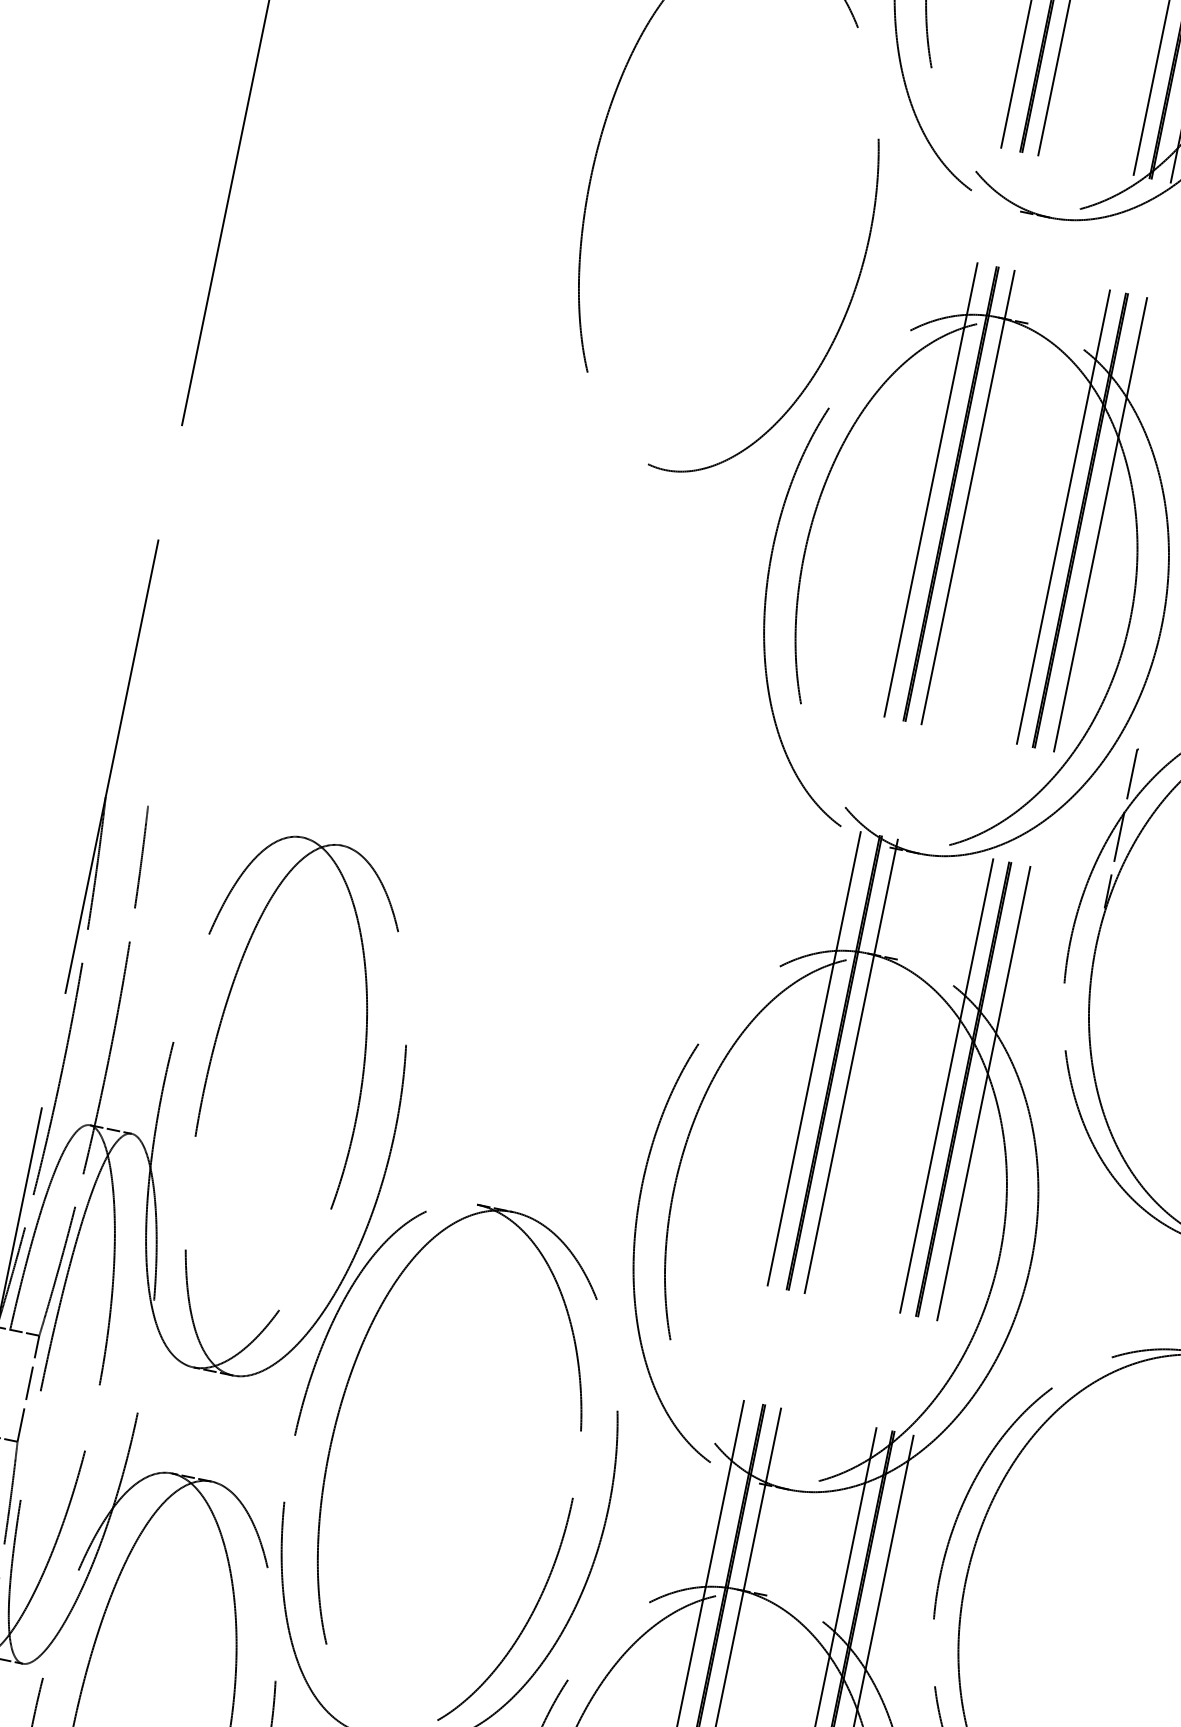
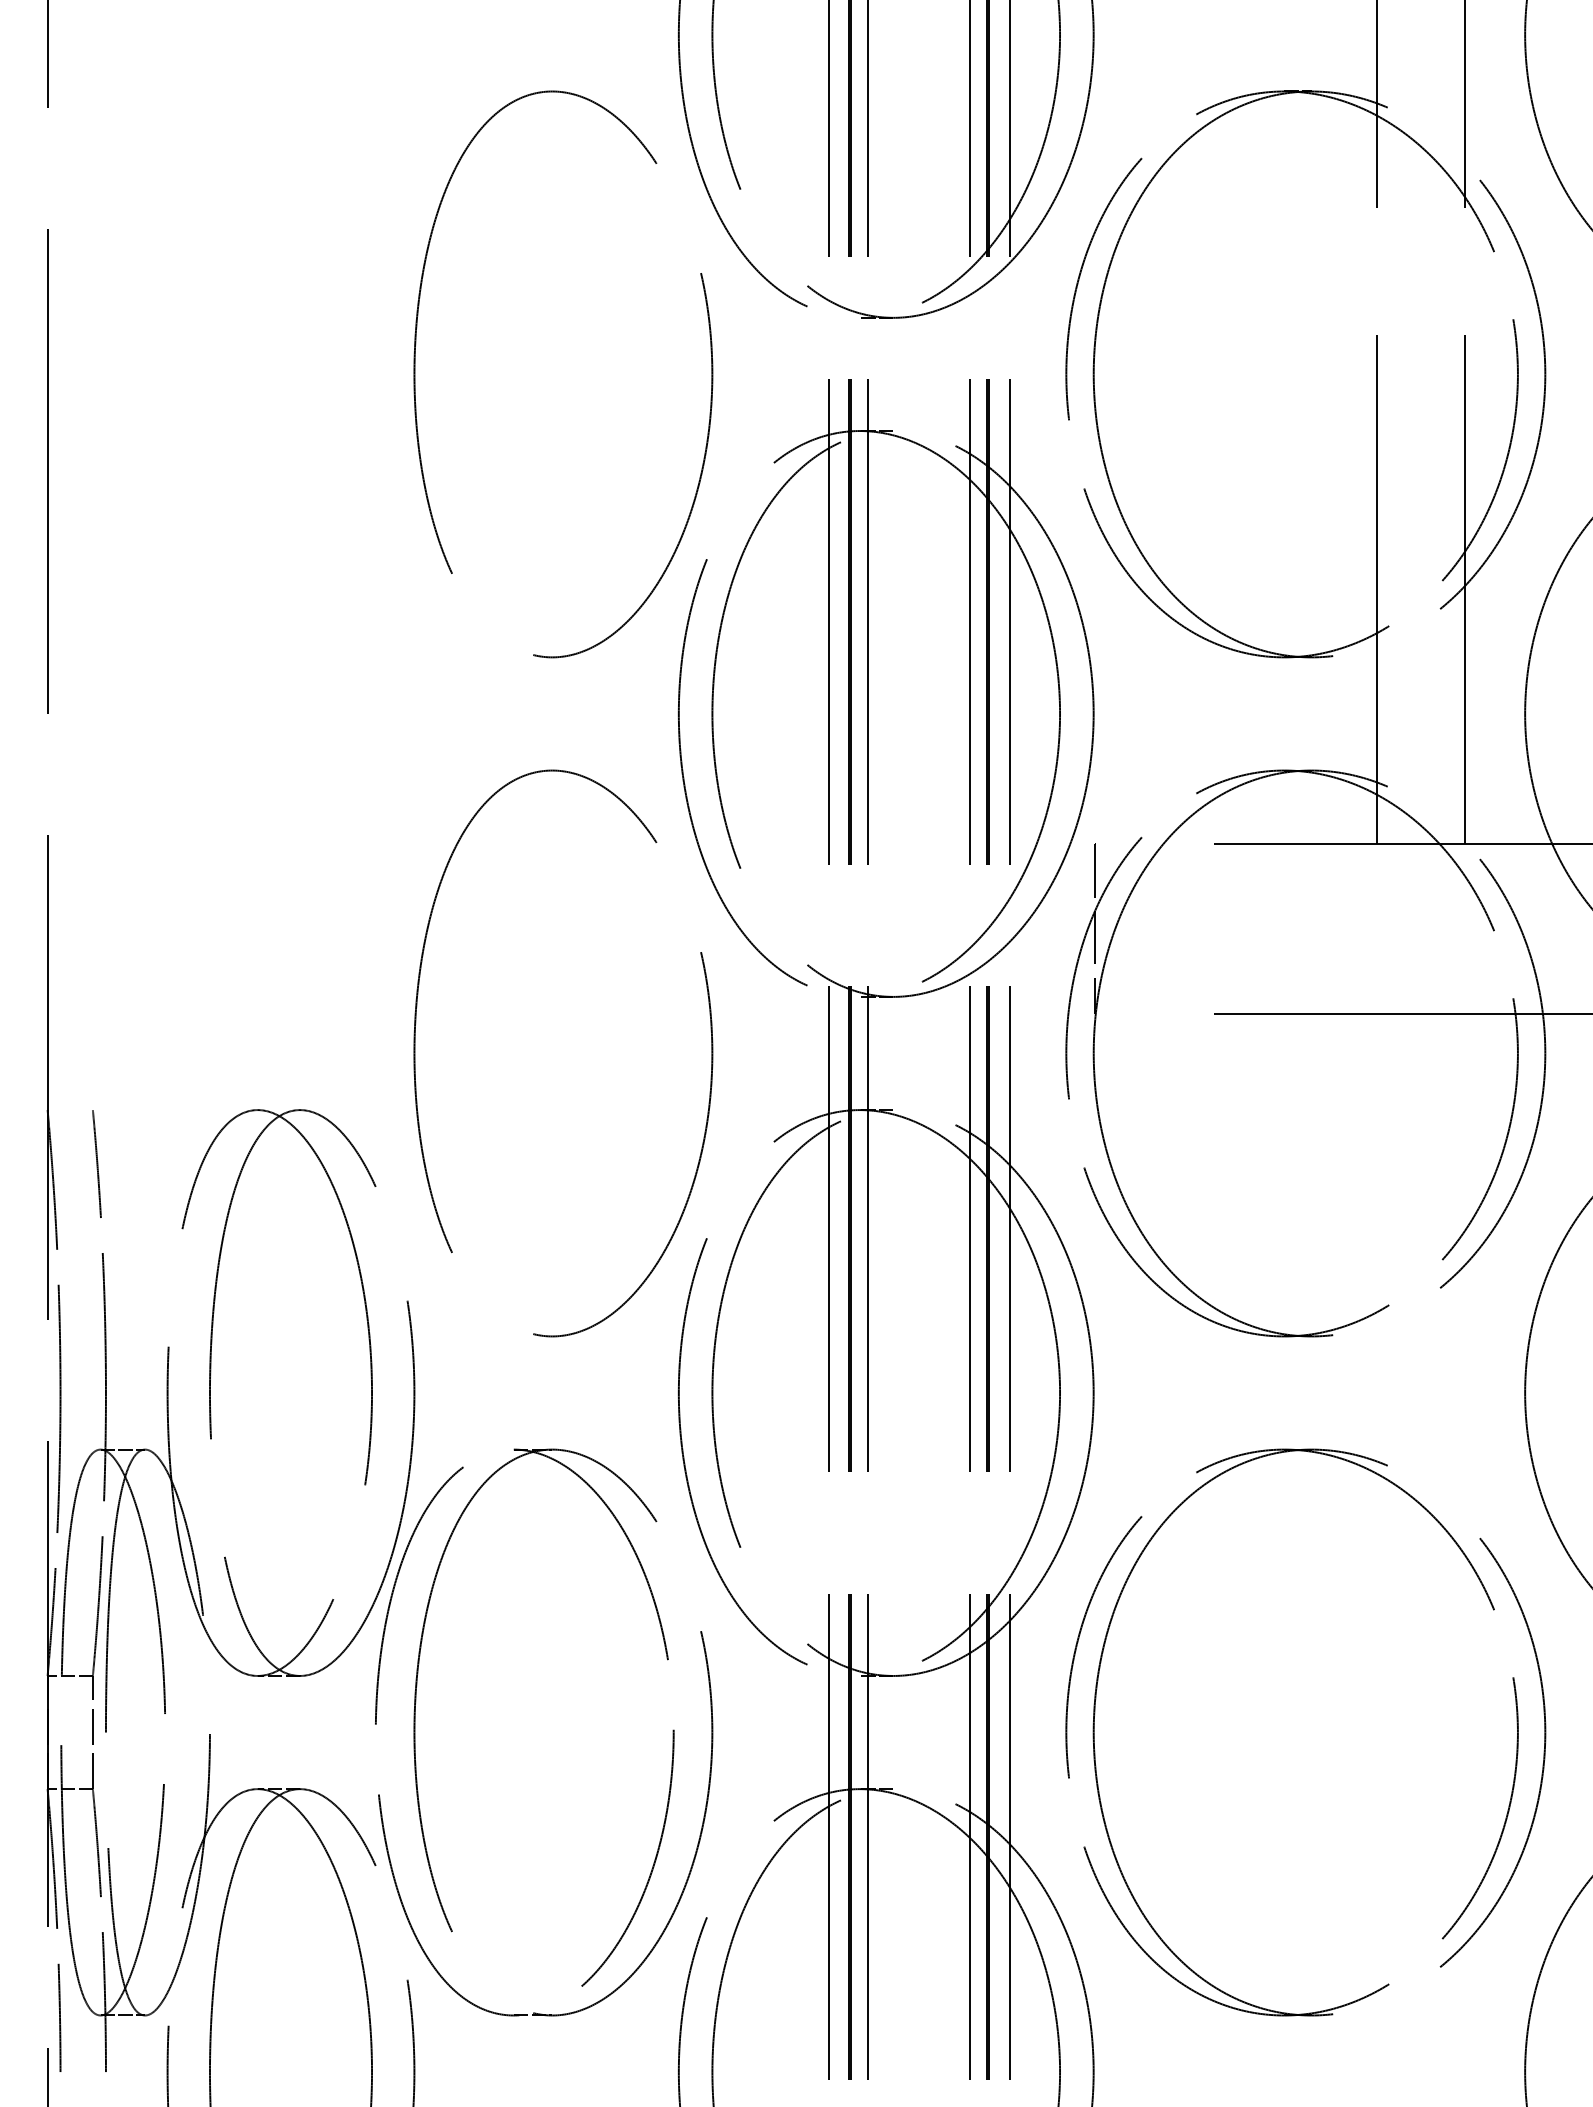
part: (461, 814) -> (415, 1053), added

